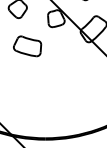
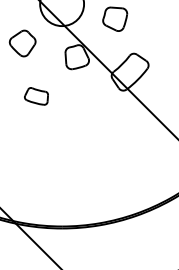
part: (27, 46) -> (36, 96), size x0.6

